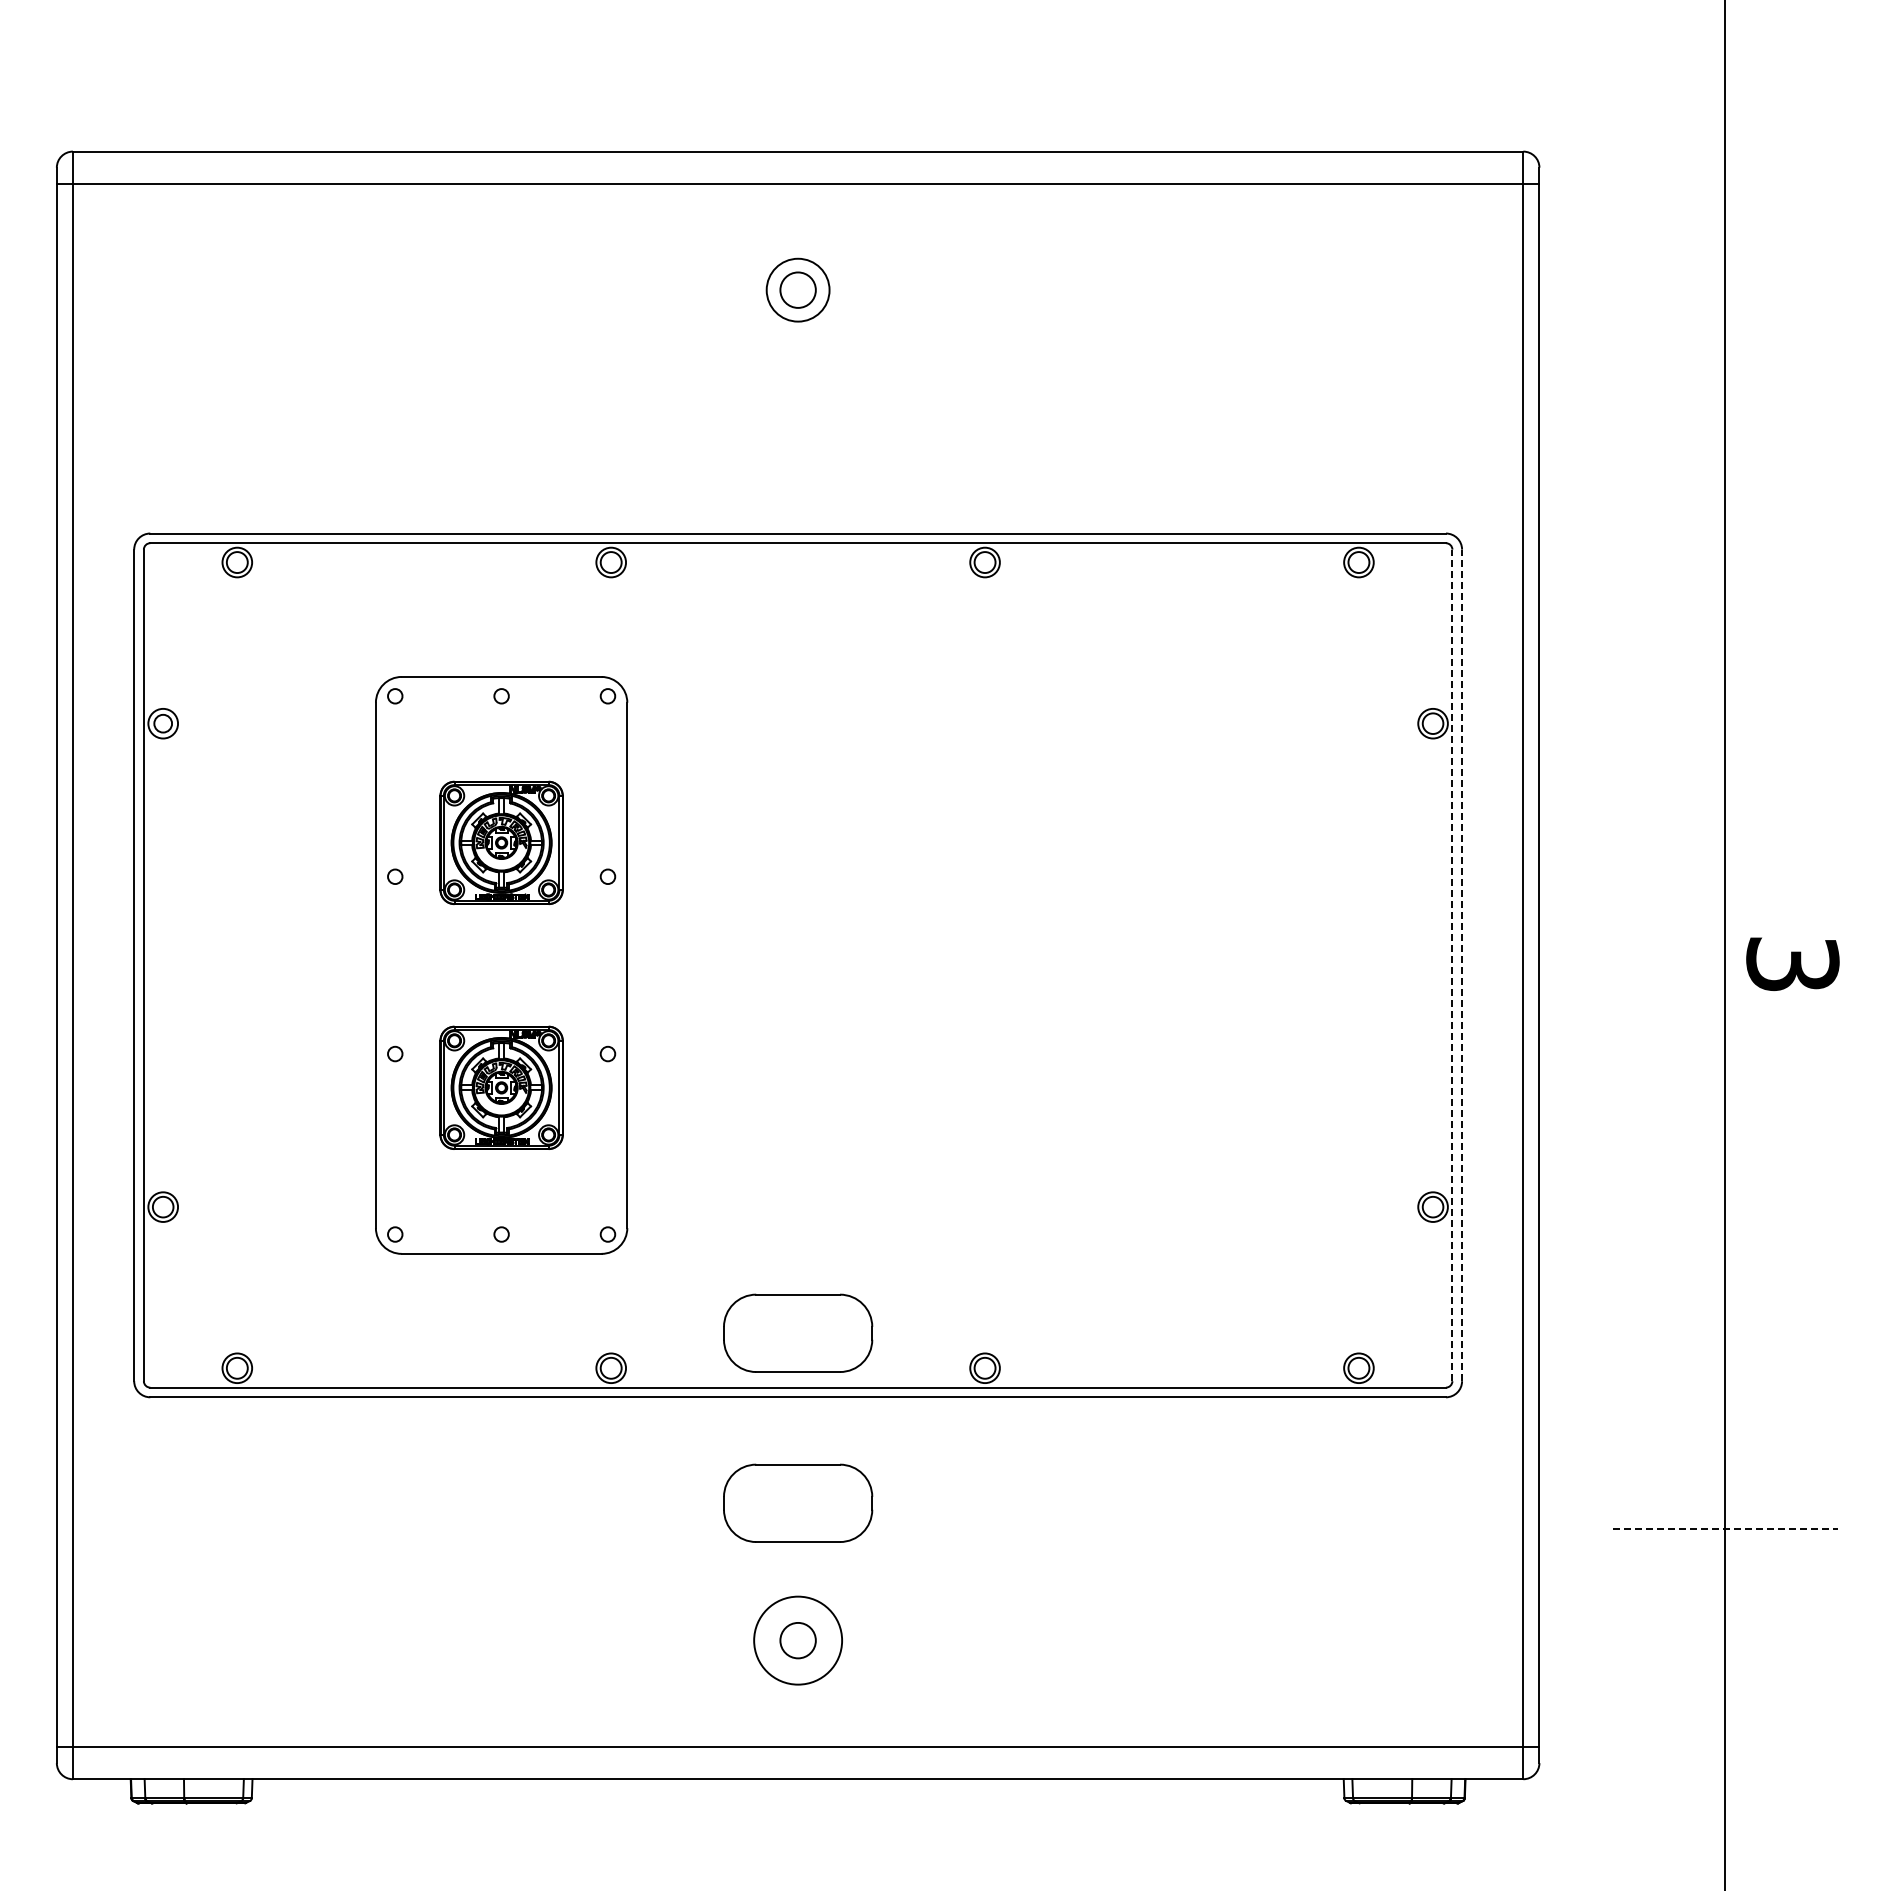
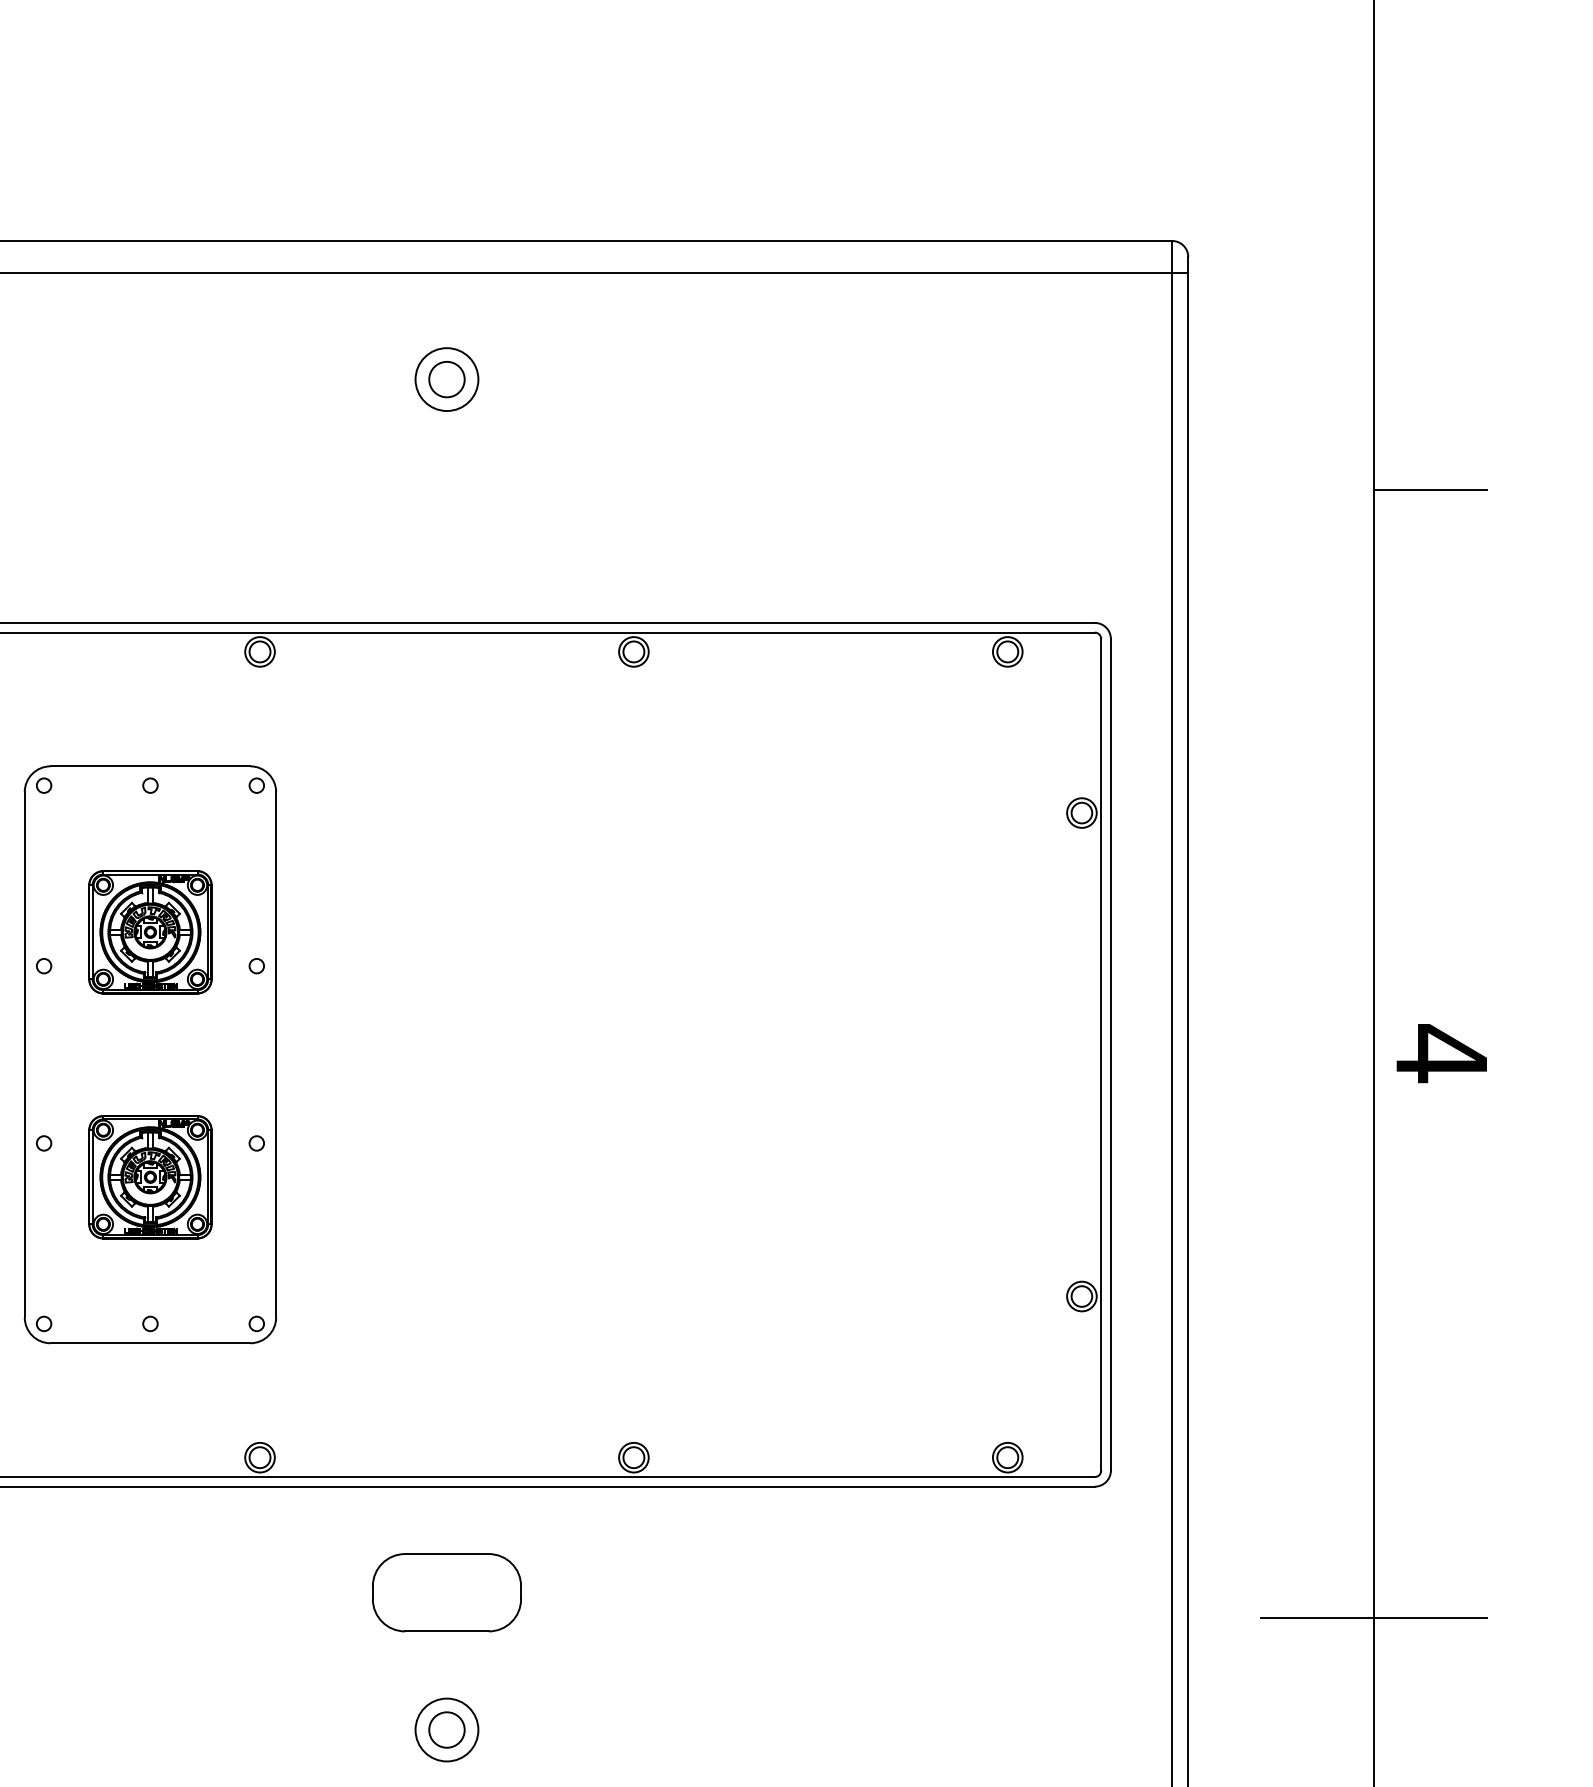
line: (1781, 400) -> (1430, 489), added
text: (1792, 963) -> (1441, 1052), 3 -> 4
line: (1452, 965) -> (1101, 1054), dashed -> solid
line: (1462, 965) -> (1111, 1054), dashed -> solid
part: (798, 1332) -> (447, 1421), removed
line: (1725, 1528) -> (1374, 1617), dashed -> solid
circle: (797, 1640) -> (446, 1729), size x0.71

